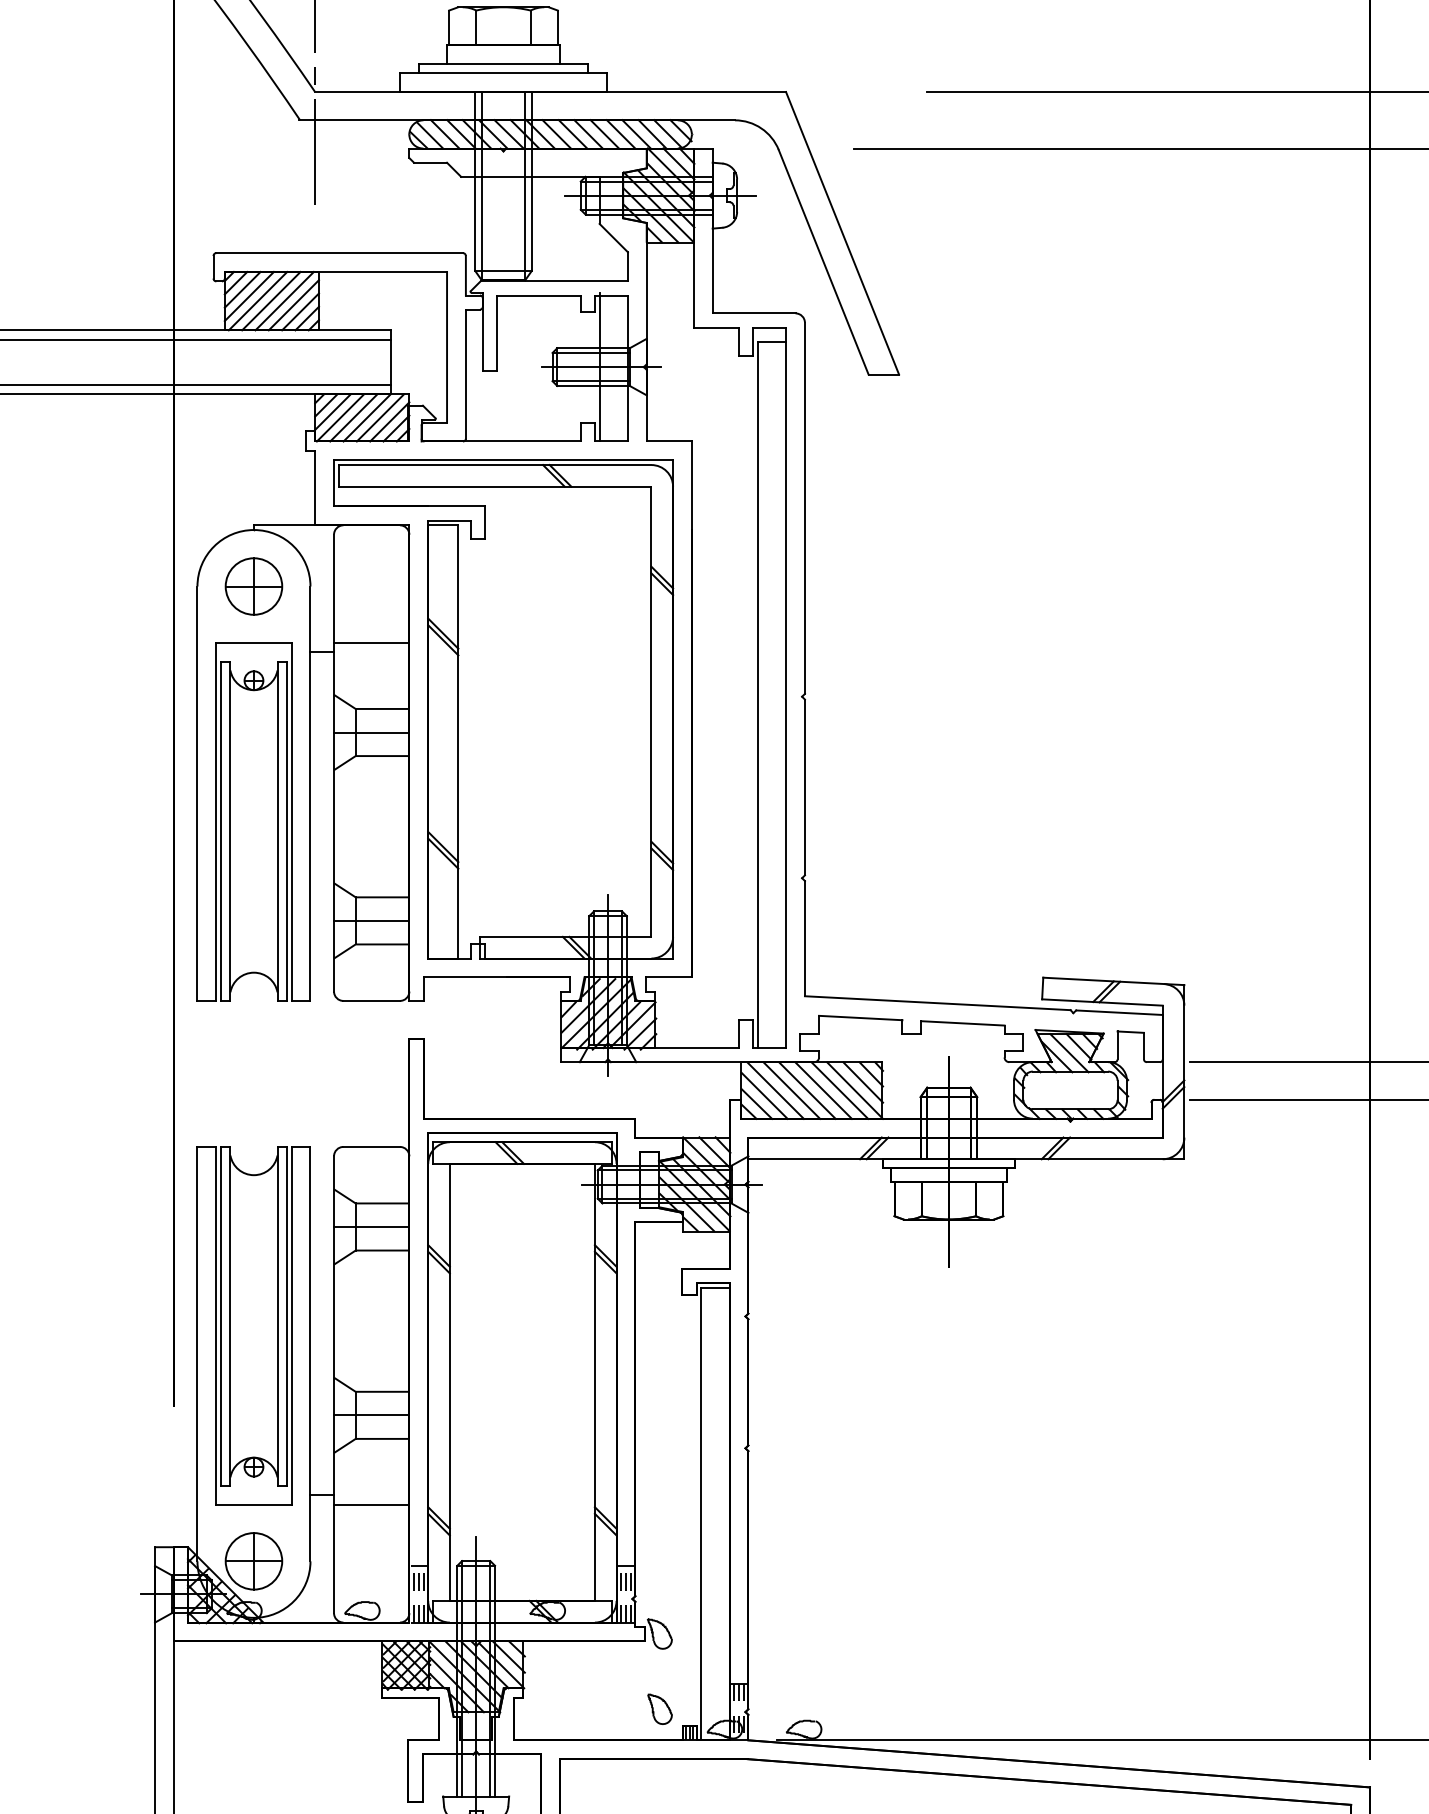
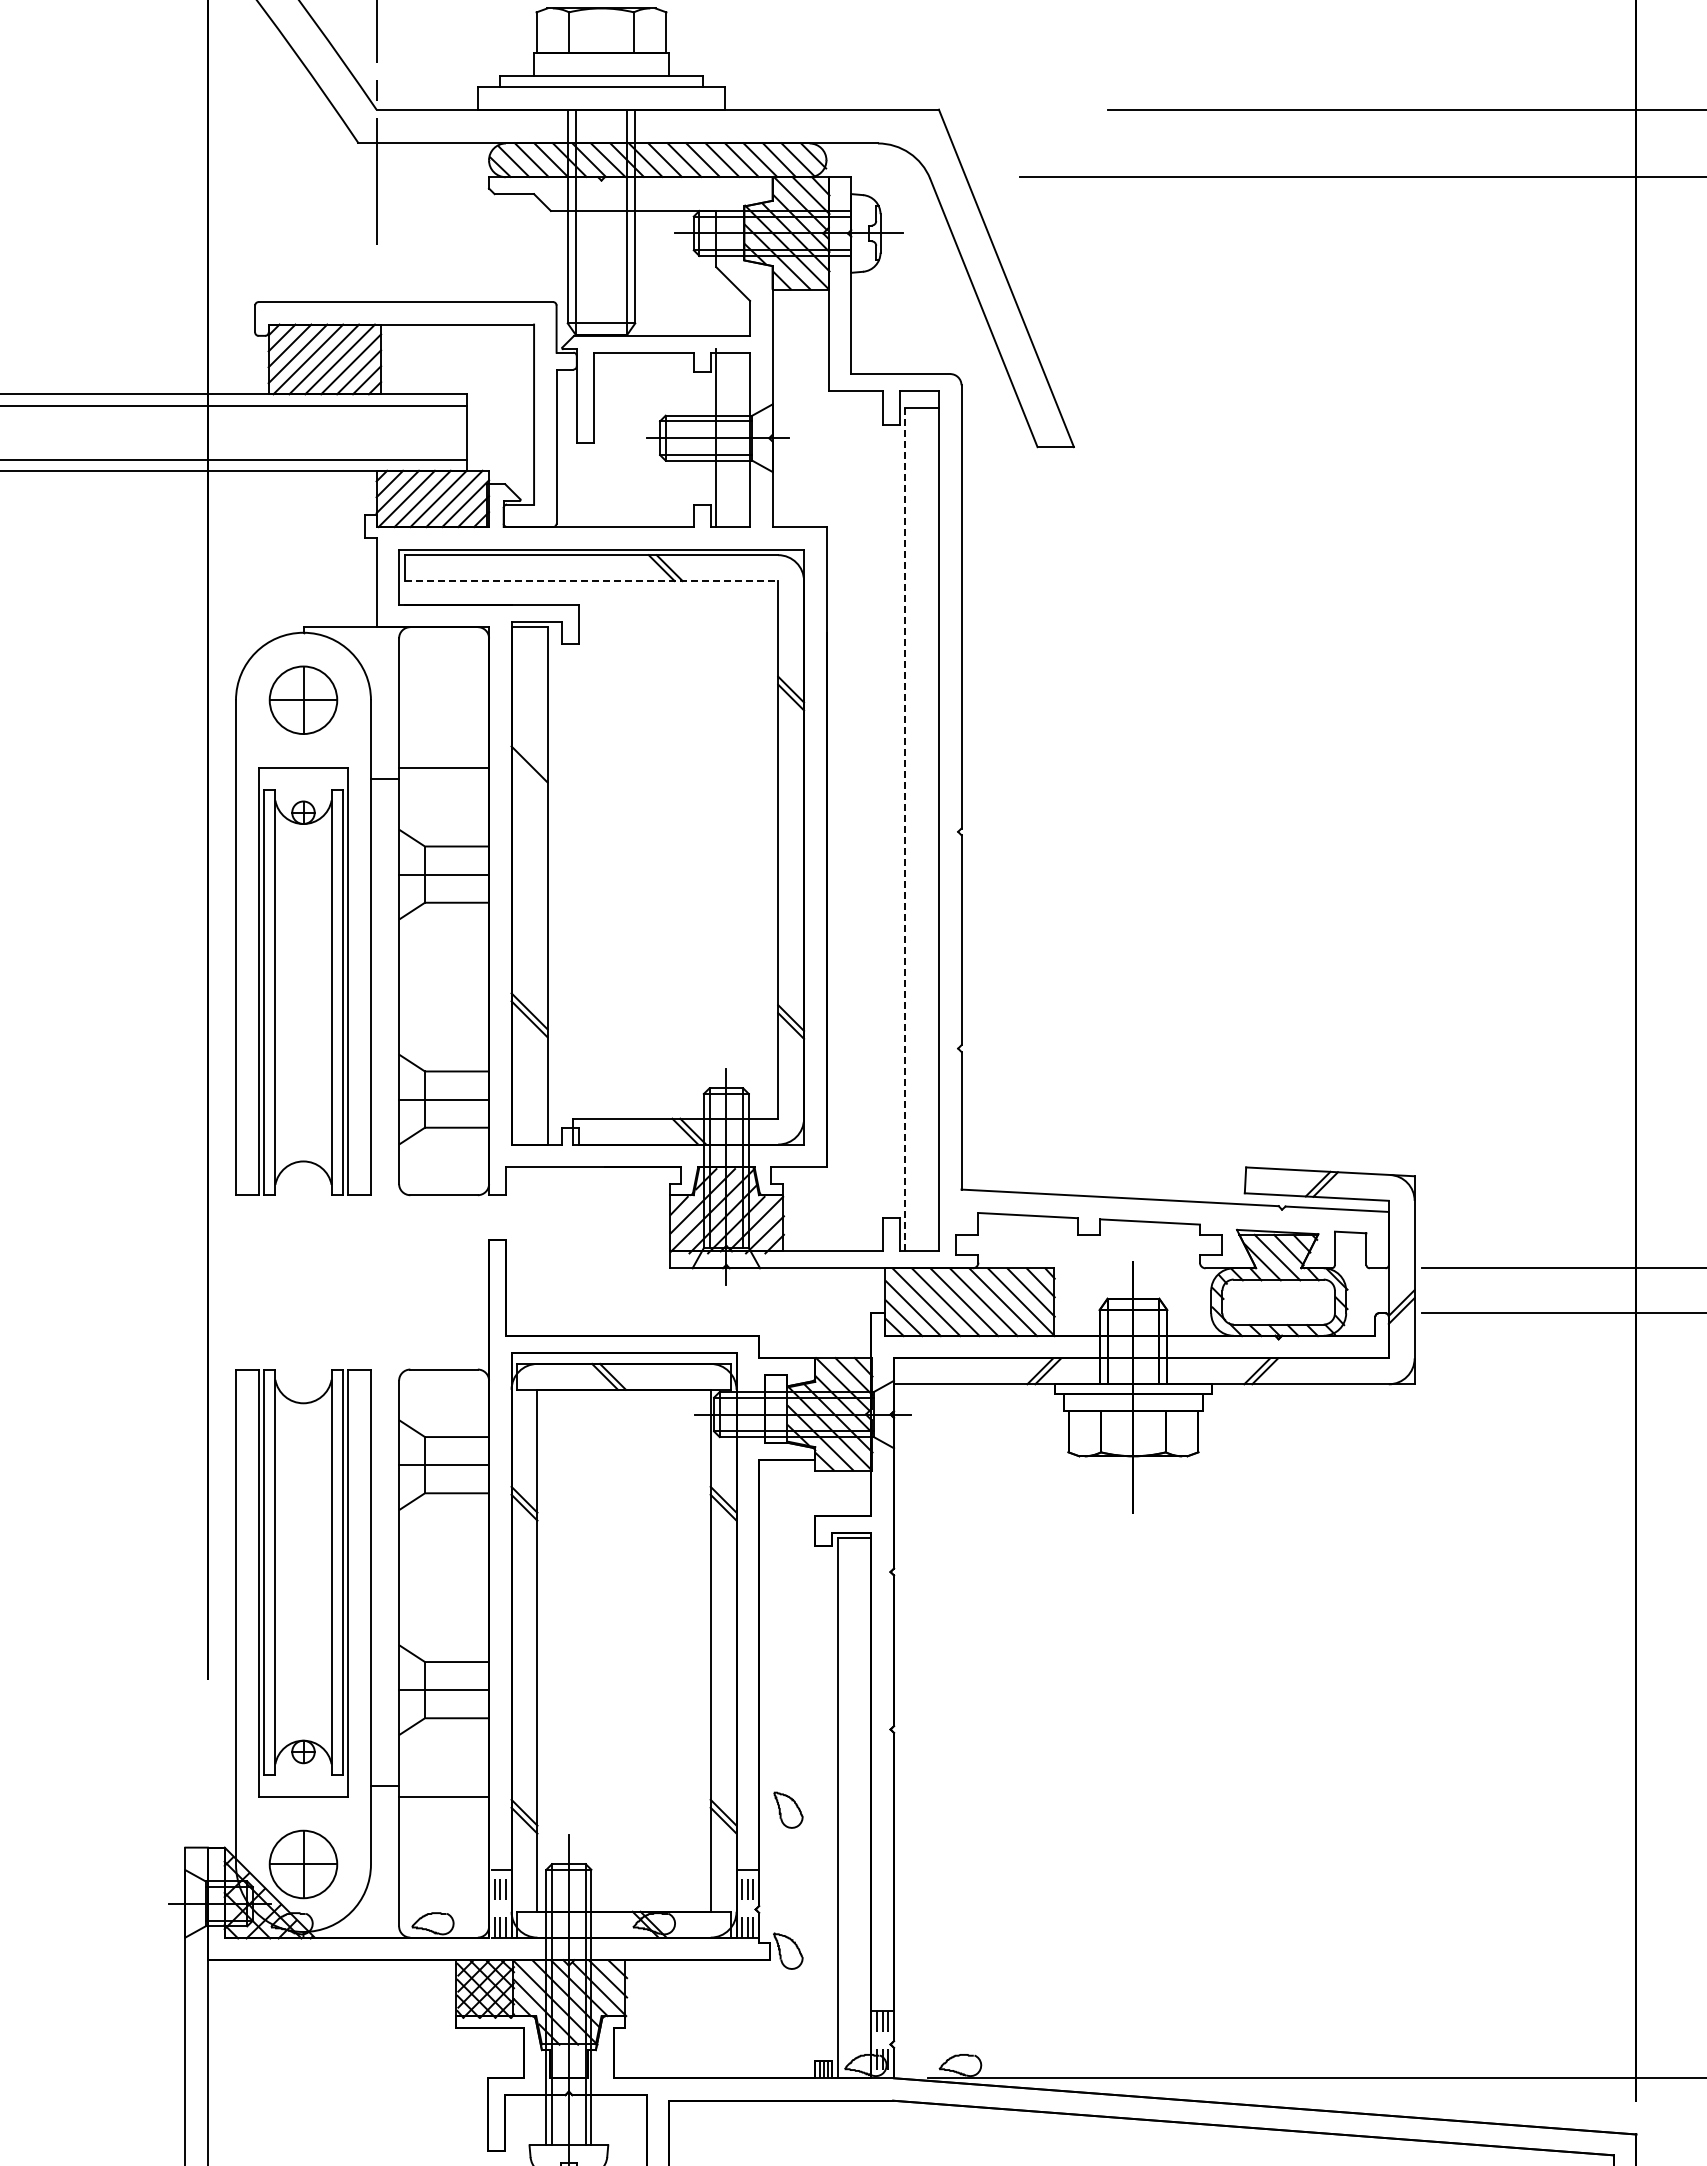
line: (495, 487) -> (591, 581), solid -> dashed
line: (443, 633) -> (529, 756), removed
line: (758, 694) -> (905, 829), solid -> dashed
part: (660, 1708) -> (788, 1809), moved

